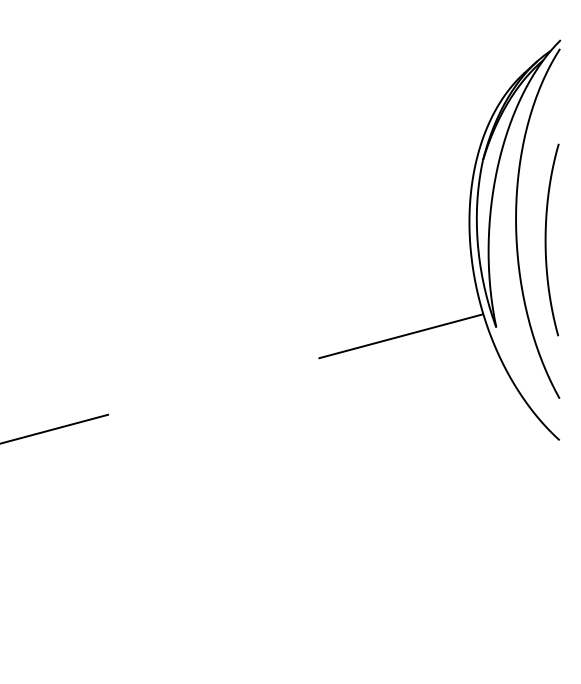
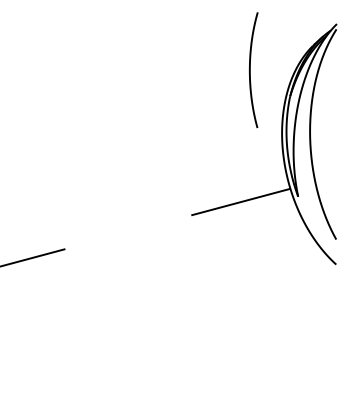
curve: (546, 238) -> (250, 69), moved

